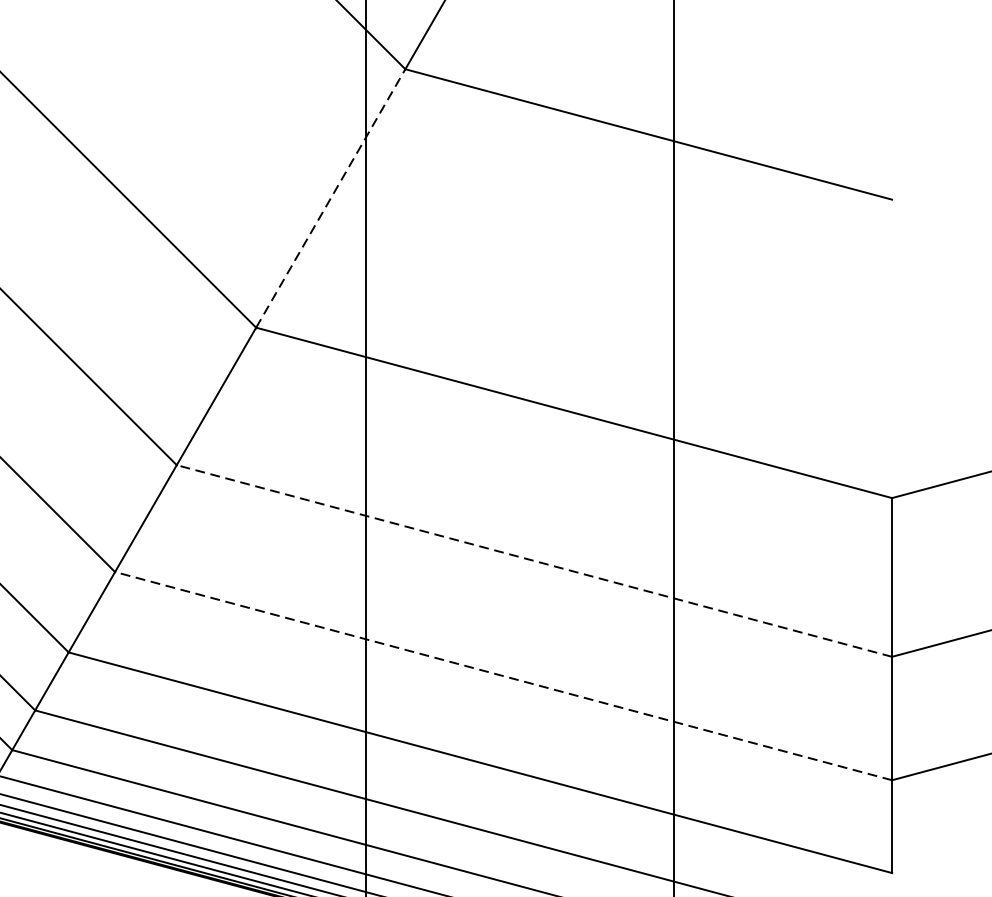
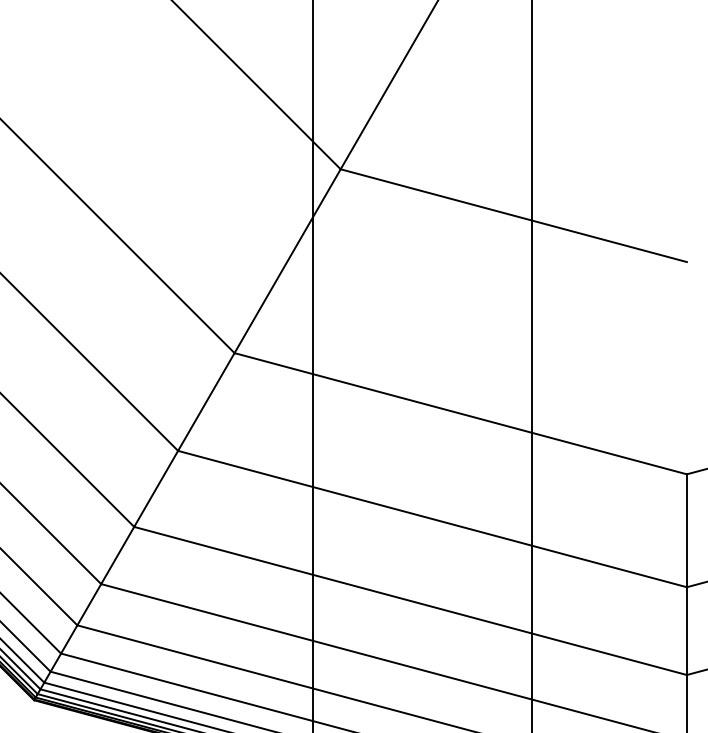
line: (330, 197) -> (287, 260), dashed -> solid
line: (534, 560) -> (432, 518), dashed -> solid
line: (503, 675) -> (410, 600), dashed -> solid

